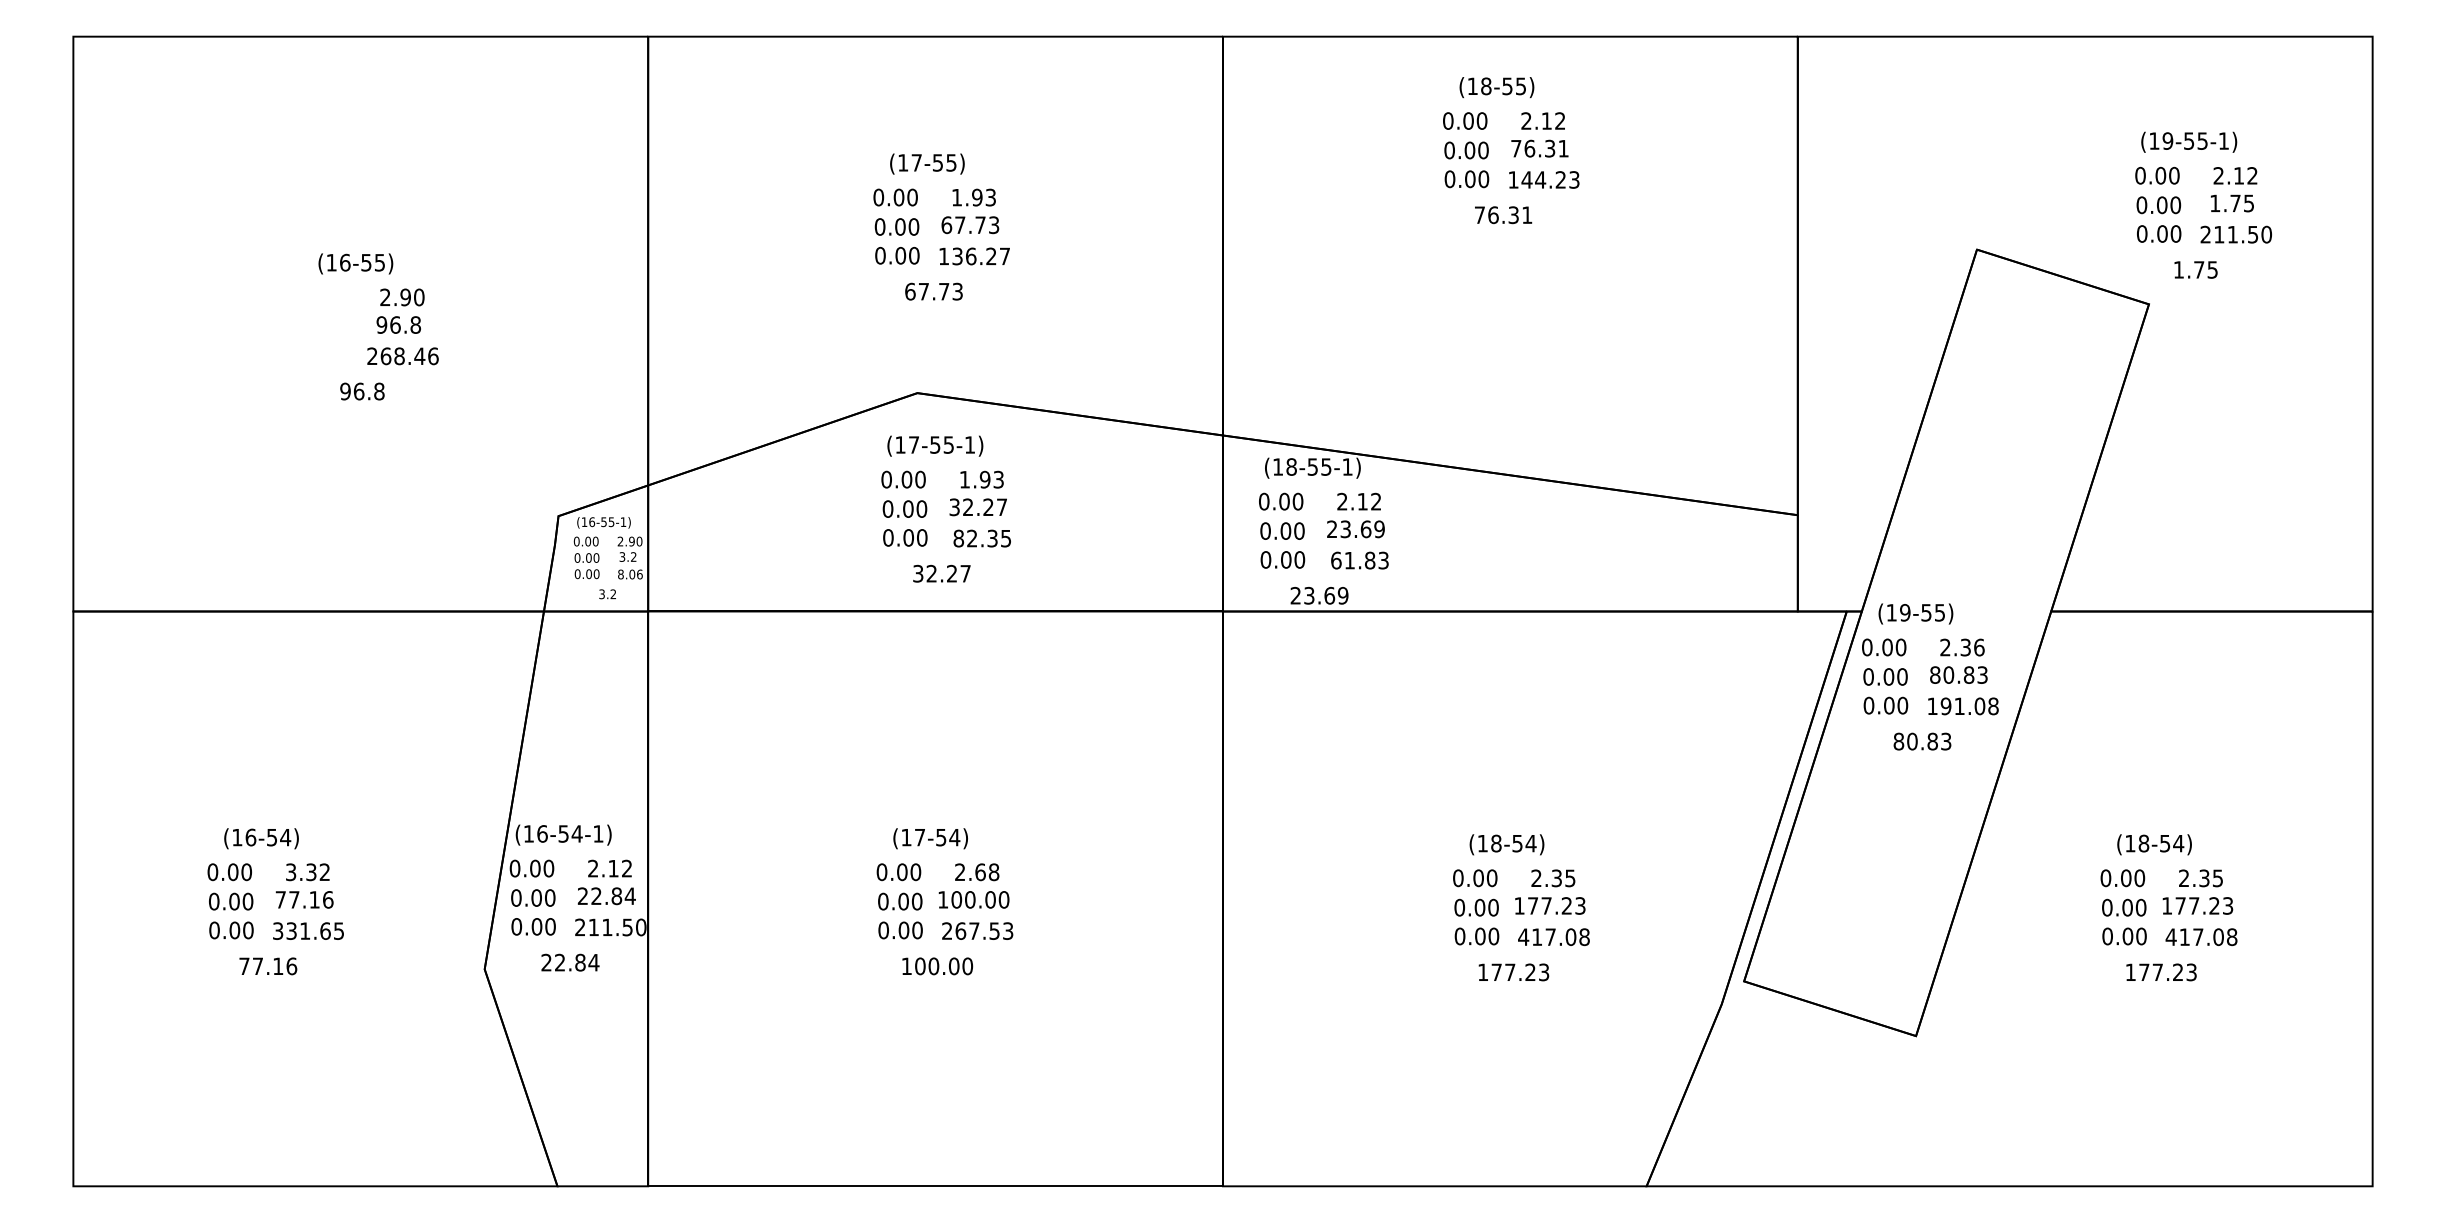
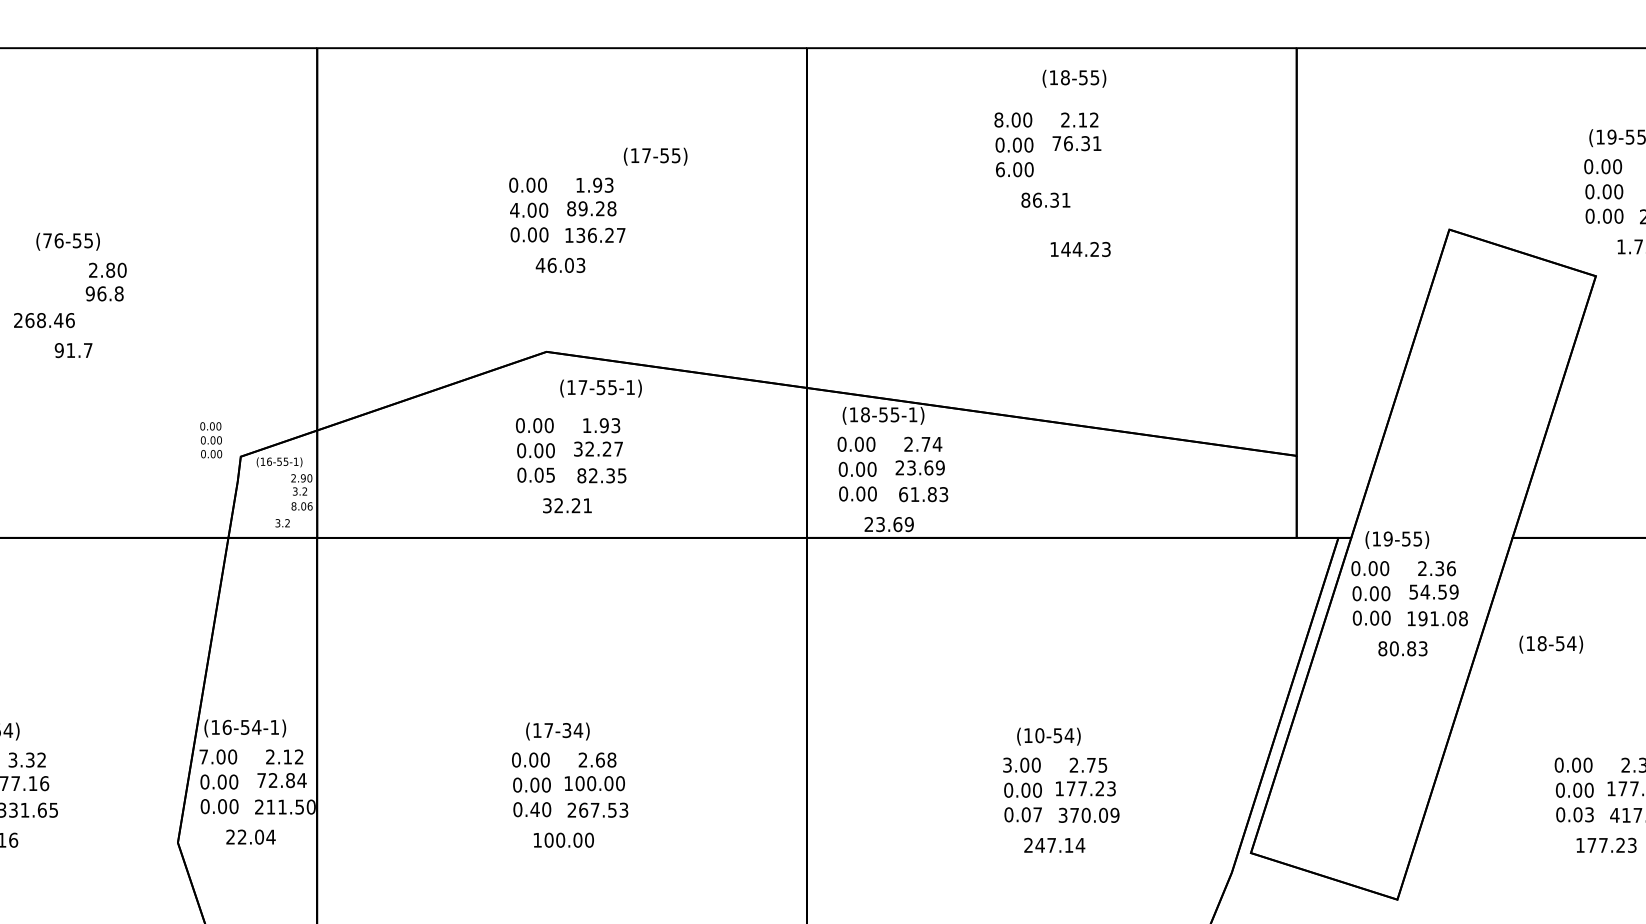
text: (1496, 87) -> (1074, 78), moved
text: (1448, 120) -> (999, 119), 0.00 -> 8.00
text: (927, 163) -> (655, 156), moved
text: (1449, 178) -> (999, 169), 0.00 -> 6.00
text: (1544, 179) -> (1080, 249), moved
text: (1479, 215) -> (1025, 200), 76.31 -> 86.31
text: (970, 225) -> (591, 209), 67.73 -> 89.28
text: (879, 226) -> (514, 209), 0.00 -> 4.00
text: (331, 262) -> (47, 240), (16-55) -> (76-55)
text: (926, 291) -> (554, 265), 67.73 -> 46.03
text: (405, 297) -> (110, 270), 2.90 -> 2.80
text: (402, 356) -> (43, 320), moved
text: (368, 391) -> (78, 350), 96.8 -> 91.7
text: (935, 445) -> (601, 387), moved
text: (1369, 501) -> (931, 444), 2.12 -> 2.74
text: (922, 537) -> (550, 474), 0.00 -> 0.05
text: (586, 557) -> (210, 439), moved
text: (965, 573) -> (587, 505), 32.27 -> 32.21
text: (1958, 674) -> (1433, 591), 80.83 -> 54.59
text: (941, 836) -> (567, 729), (17-54) -> (17-34)
text: (1496, 843) -> (1039, 735), (18-54) -> (10-54)
text: (2154, 844) -> (1551, 644), moved
text: (514, 868) -> (203, 756), 0.00 -> 7.00
text: (1458, 878) -> (1007, 765), 0.00 -> 3.00
text: (1556, 878) -> (1091, 765), 2.35 -> 2.75
text: (582, 895) -> (261, 779), 22.84 -> 72.84
text: (903, 930) -> (534, 809), 0.00 -> 0.40
text: (1493, 936) -> (1037, 814), 0.00 -> 0.07
text: (2141, 936) -> (1589, 814), 0.00 -> 0.03
text: (1553, 937) -> (1088, 815), 417.08 -> 370.09
text: (580, 962) -> (259, 836), 22.84 -> 22.04
text: (1513, 972) -> (1054, 845), 177.23 -> 247.14

